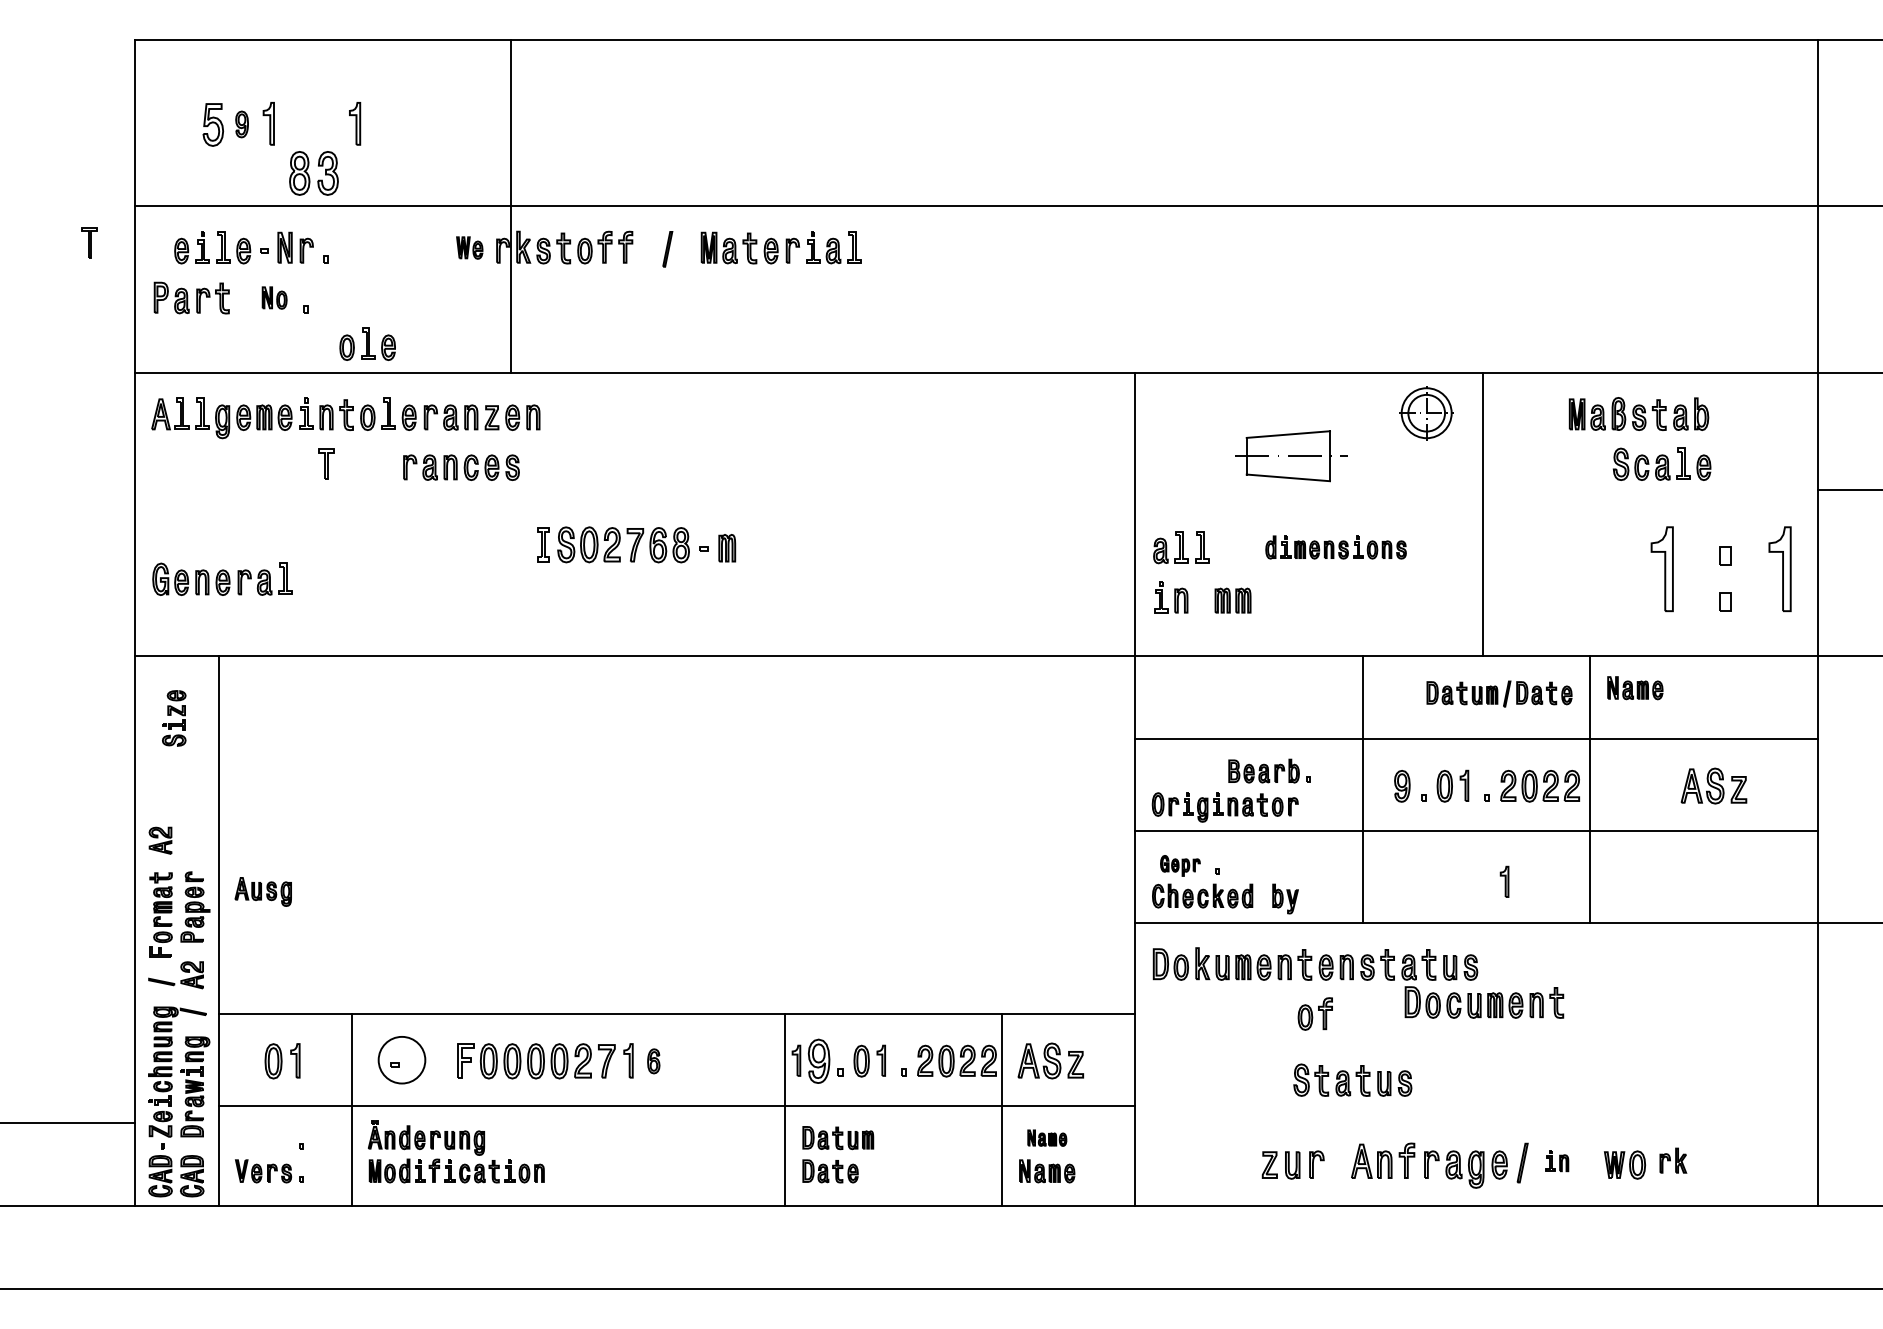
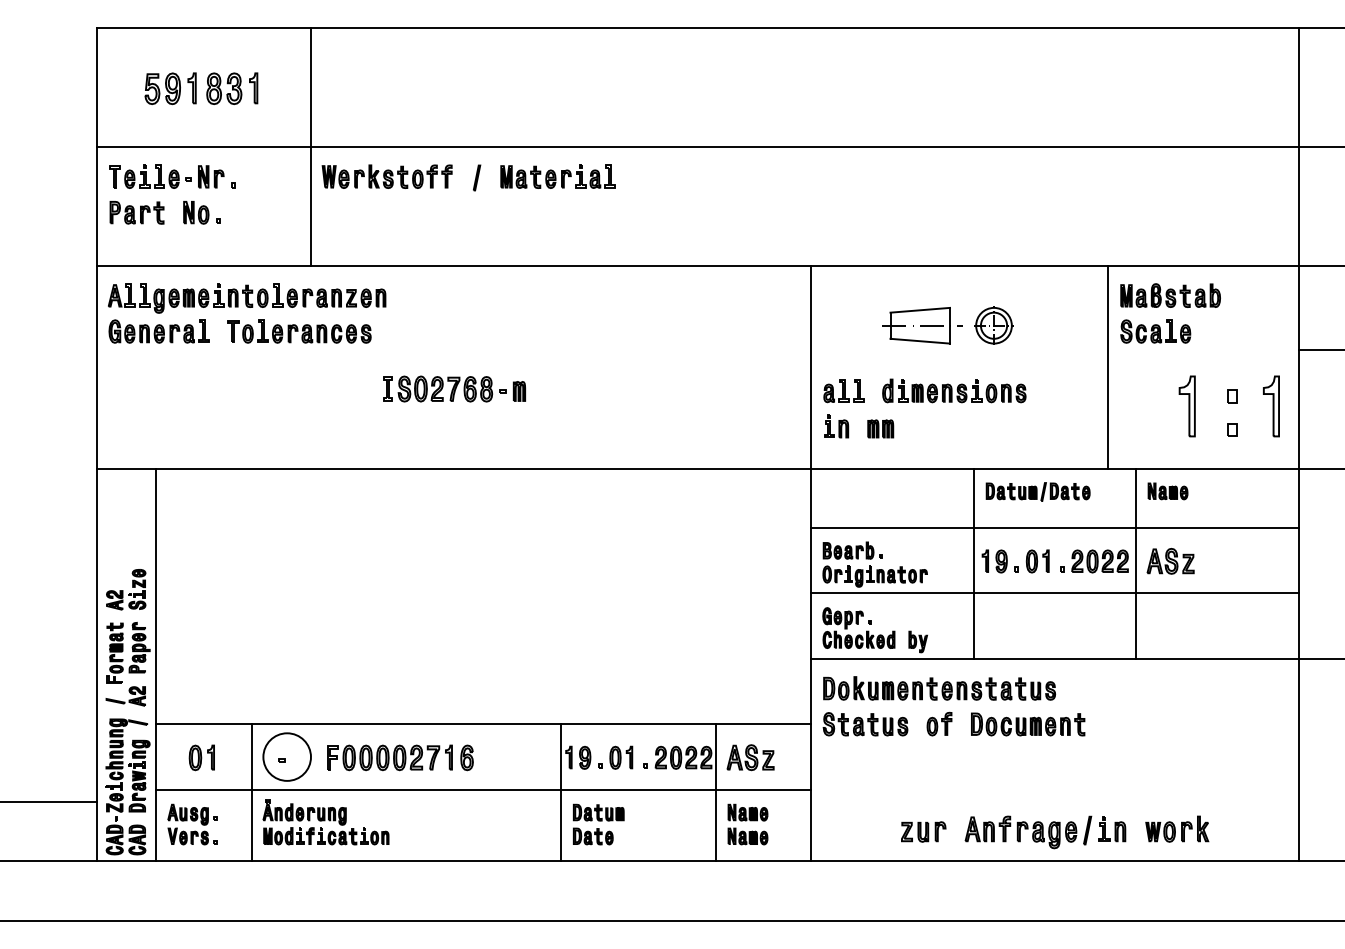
part: (241, 124) -> (172, 88), size x1.67
part: (313, 173) -> (223, 88), moved
line: (511, 205) -> (311, 146), moved
part: (89, 242) -> (114, 176), moved
part: (469, 247) -> (335, 176), size x1.43
part: (274, 297) -> (196, 212), size x1.43
part: (367, 343) -> (262, 330), moved
part: (1426, 413) -> (993, 325), moved
part: (1661, 463) -> (1155, 330), moved
line: (1482, 514) -> (1108, 367), moved
part: (1335, 547) -> (953, 390), size x1.43
part: (222, 578) -> (158, 330), moved
part: (1499, 693) -> (1038, 491), moved
part: (174, 718) -> (137, 589), moved
part: (1269, 770) -> (852, 550), moved
part: (1713, 785) -> (1170, 560), moved
part: (1180, 865) -> (843, 618), size x1.43
part: (1504, 881) -> (985, 560), moved
part: (262, 891) -> (187, 814), moved
part: (1484, 1002) -> (1028, 724), moved
circle: (401, 1059) -> (286, 756), size x1.43
part: (819, 1060) -> (585, 757), size x0.71
part: (653, 1061) -> (466, 758), size x1.43
part: (1352, 1079) -> (865, 723), moved
part: (1047, 1138) -> (748, 813), size x1.43
part: (1557, 1160) -> (1112, 828), size x1.67
part: (1673, 1160) -> (1195, 828), size x1.43

